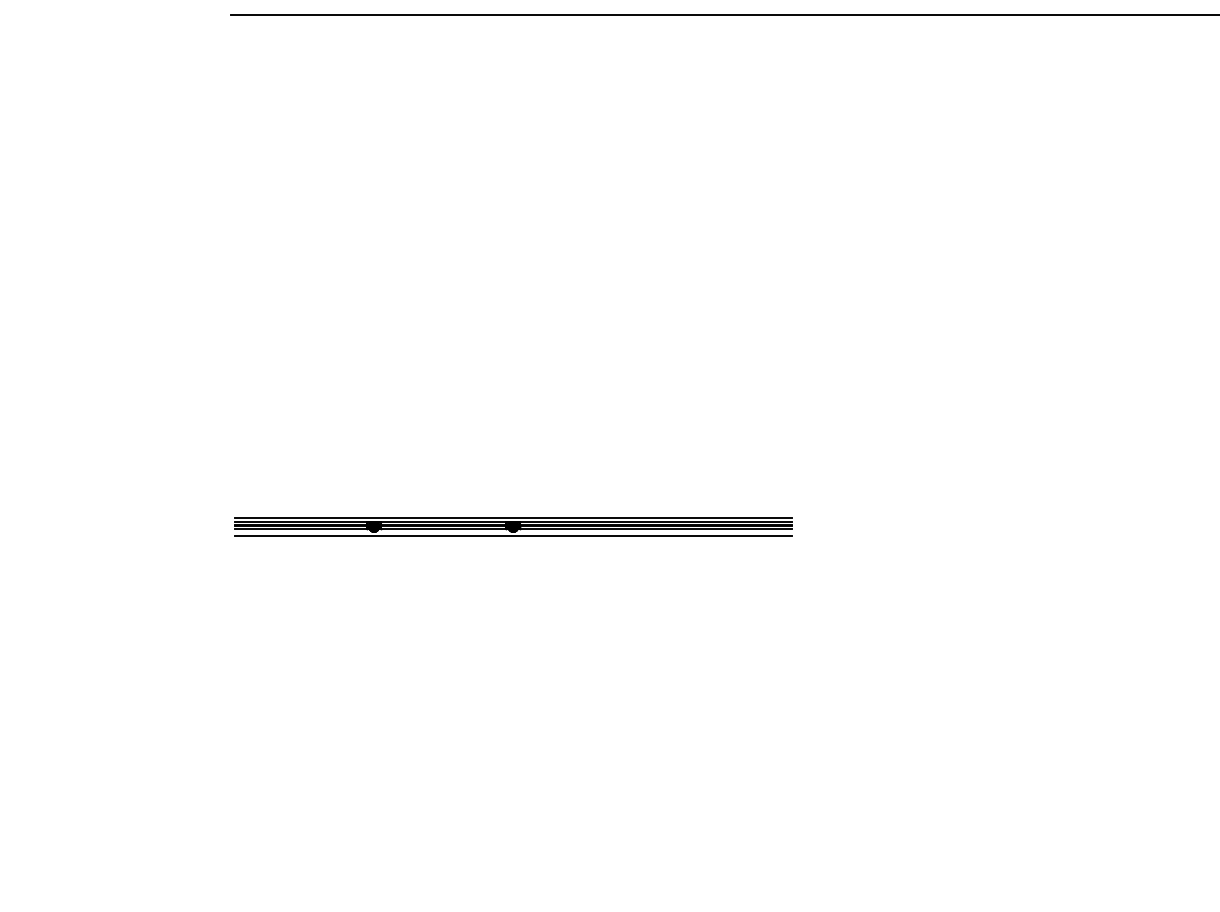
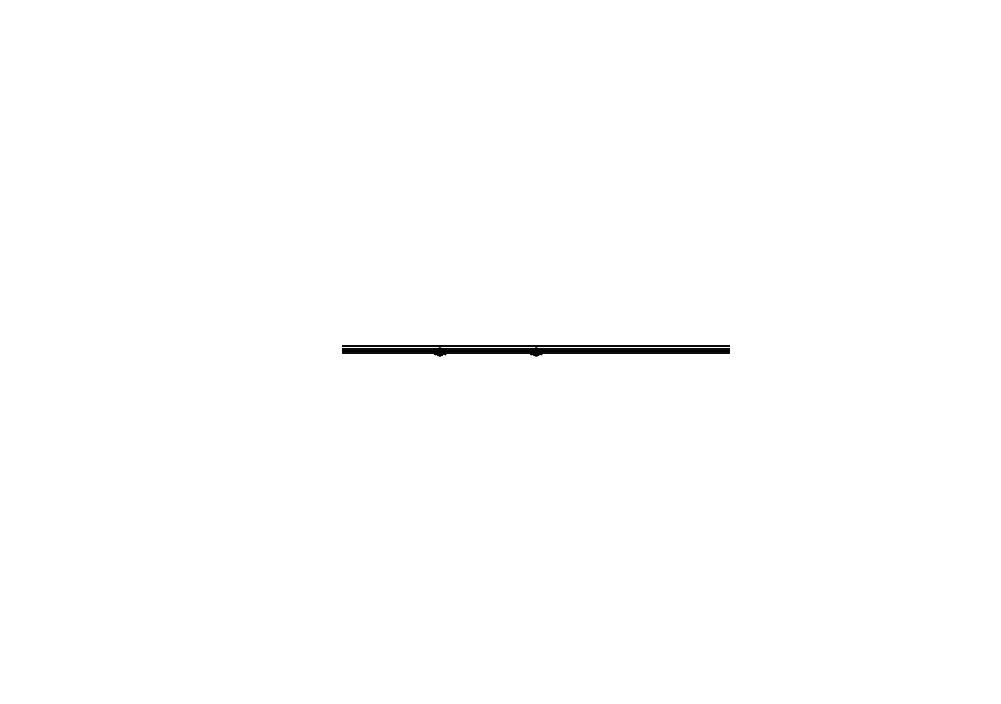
line: (513, 536) -> (536, 358), removed

